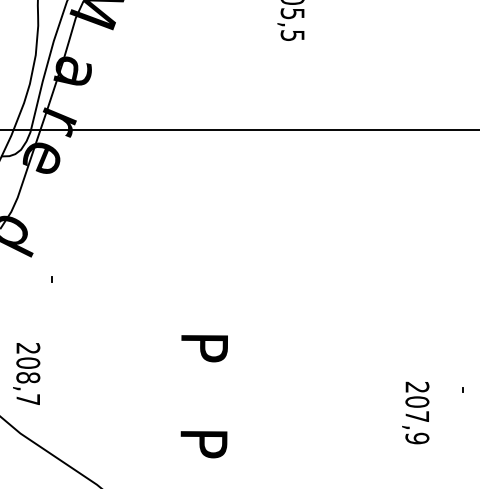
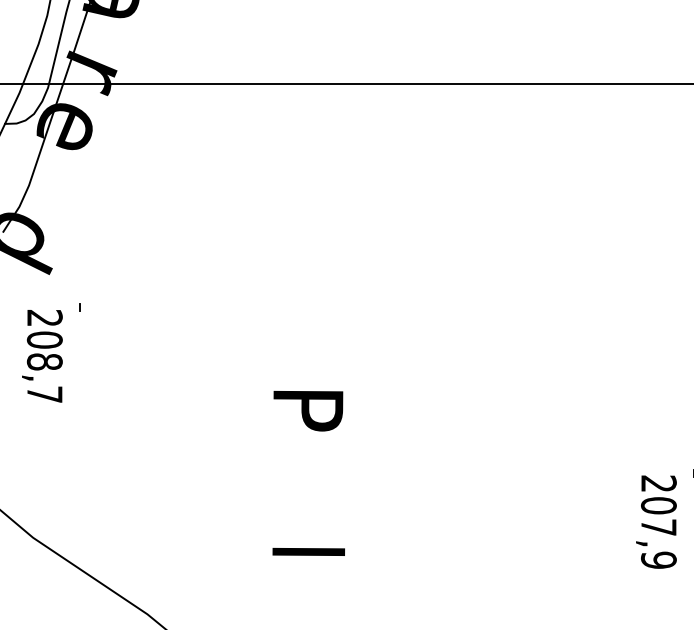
text: (26, 373) -> (42, 355), moved
text: (415, 412) -> (656, 521), moved
text: (204, 444) -> (308, 554), P -> l

